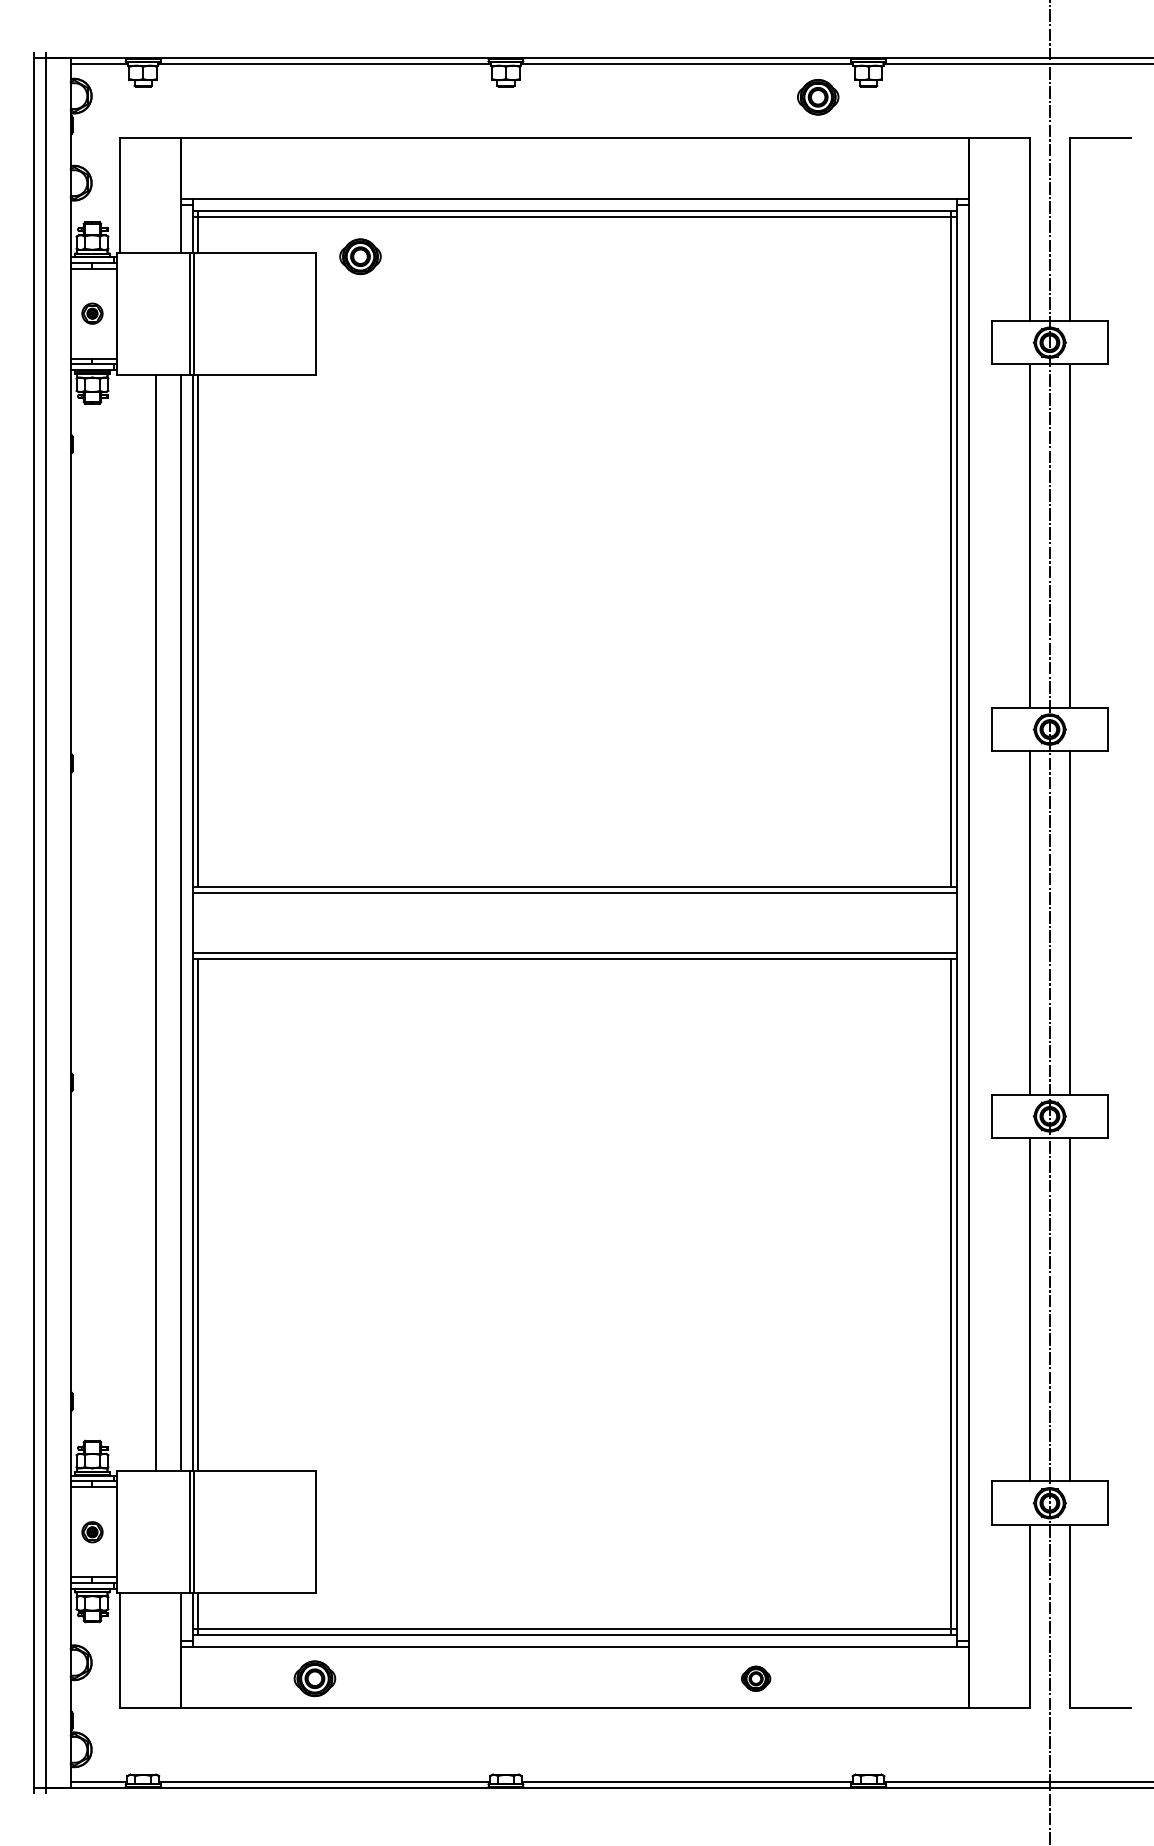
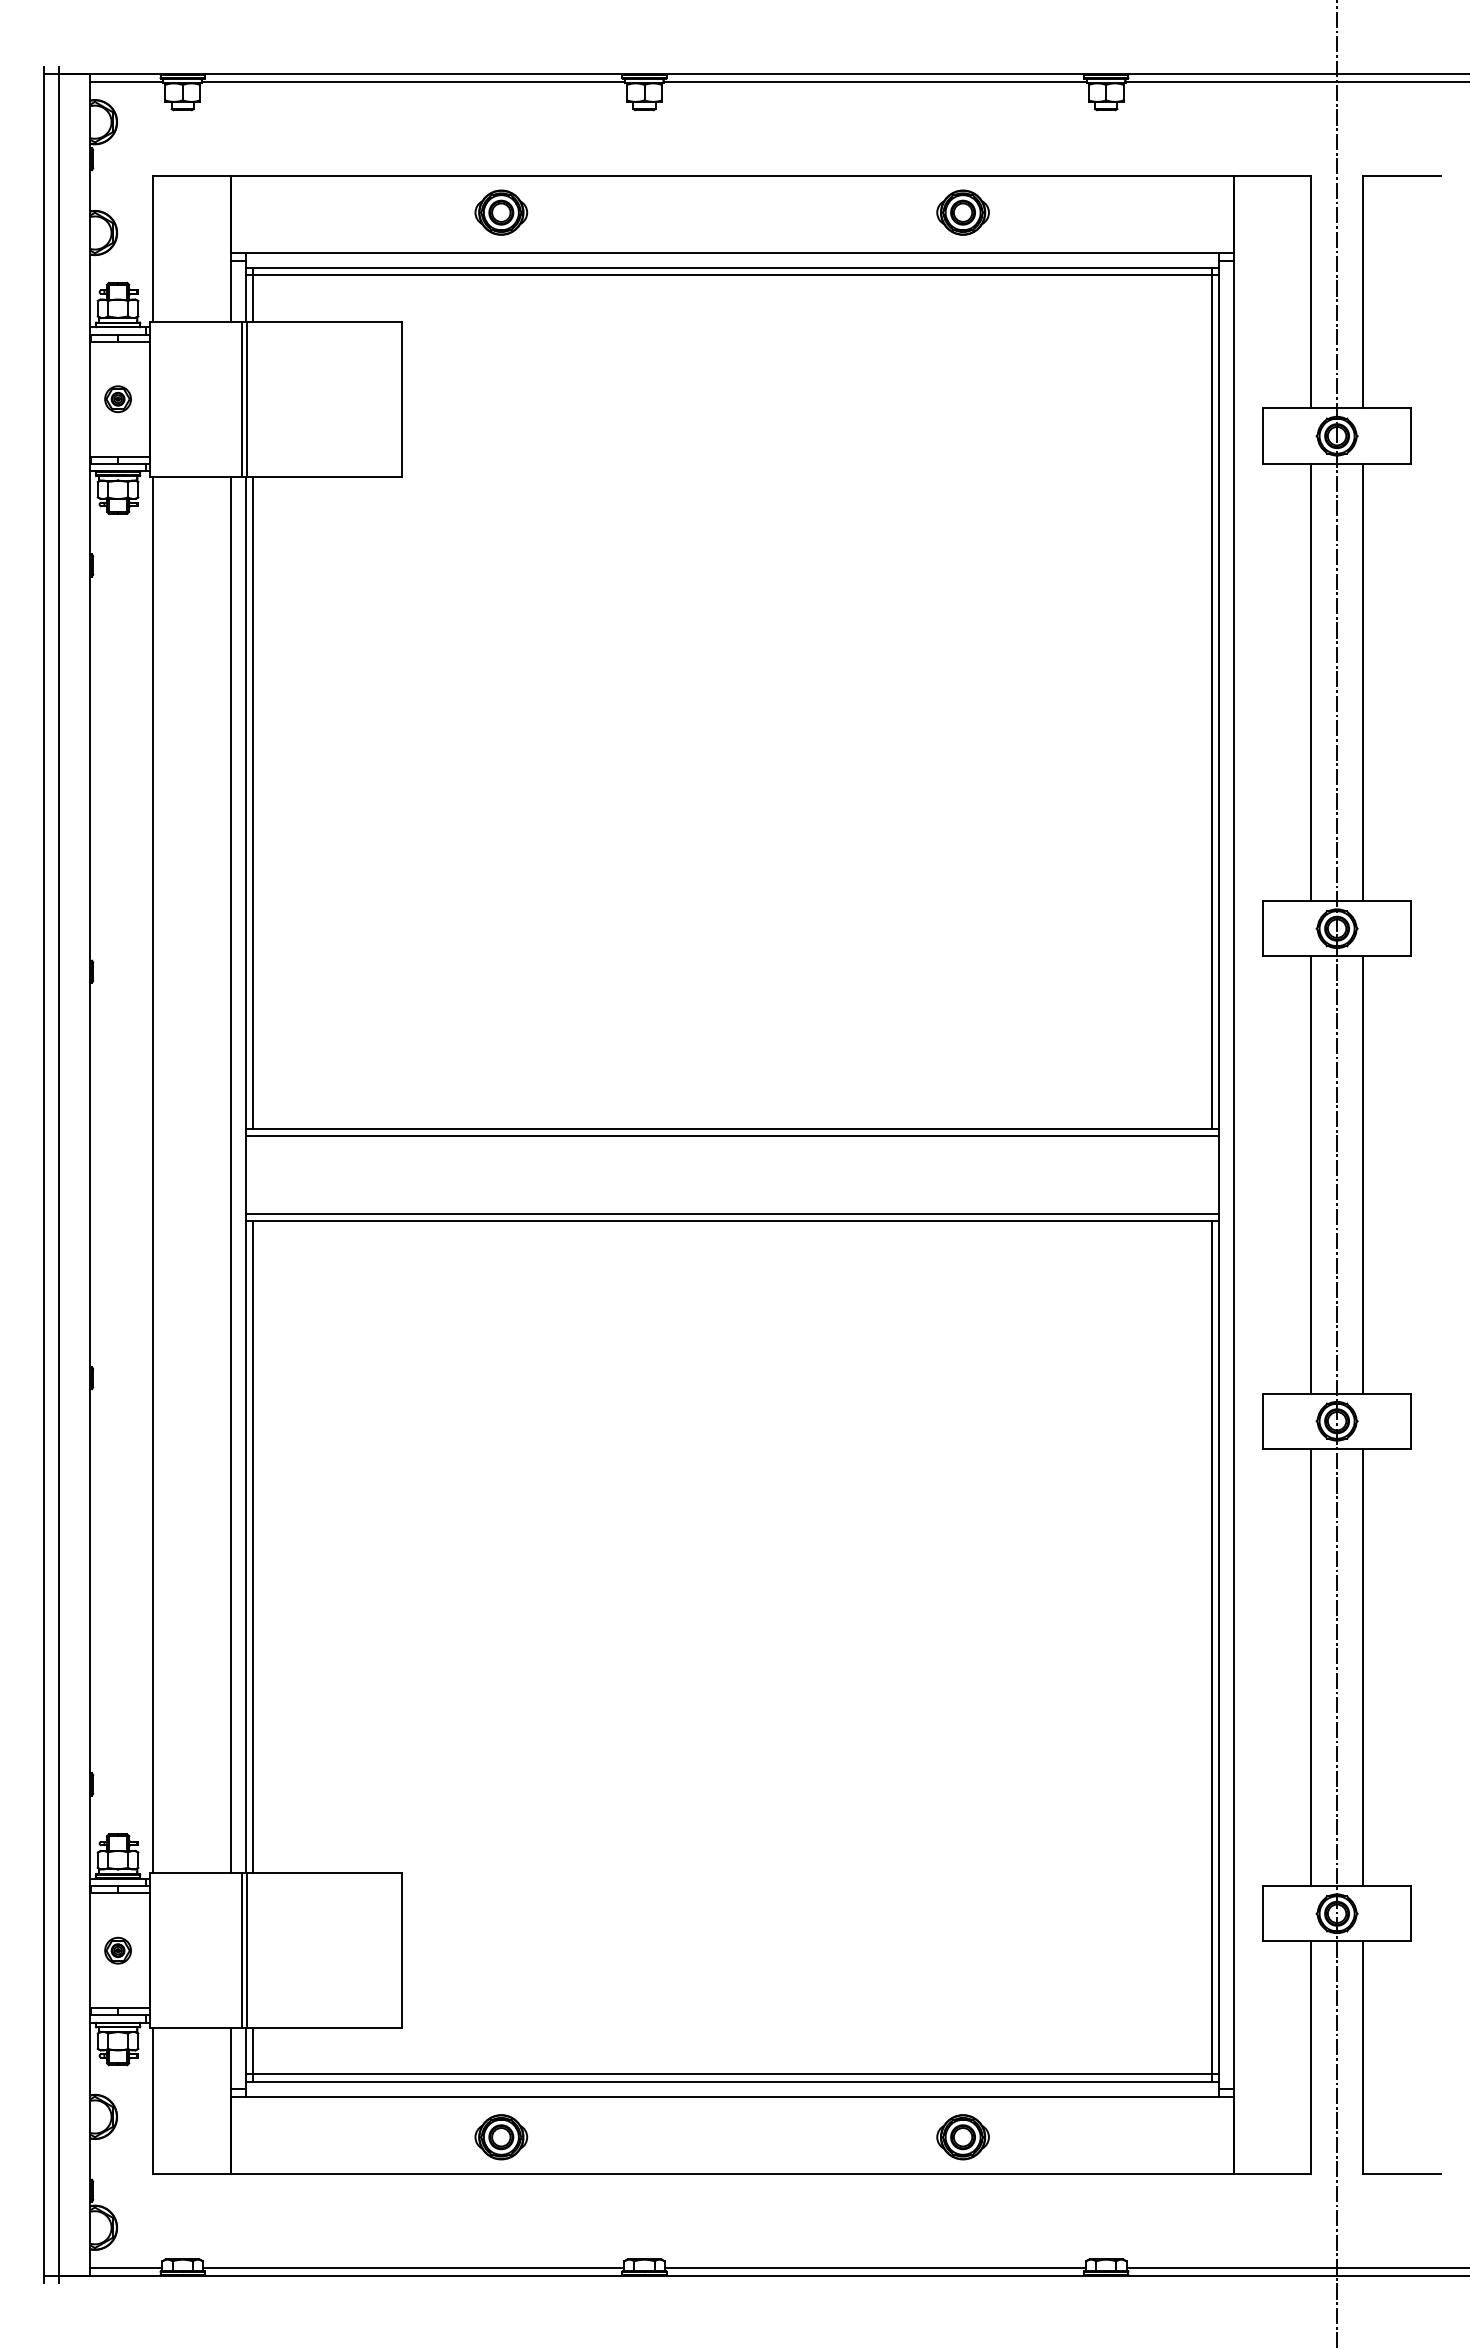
part: (817, 97) -> (962, 212), moved
part: (360, 256) -> (501, 212), moved
line: (156, 922) -> (153, 1174), moved
part: (315, 1678) -> (501, 2137), moved
part: (755, 1678) -> (962, 2137), size x1.43

